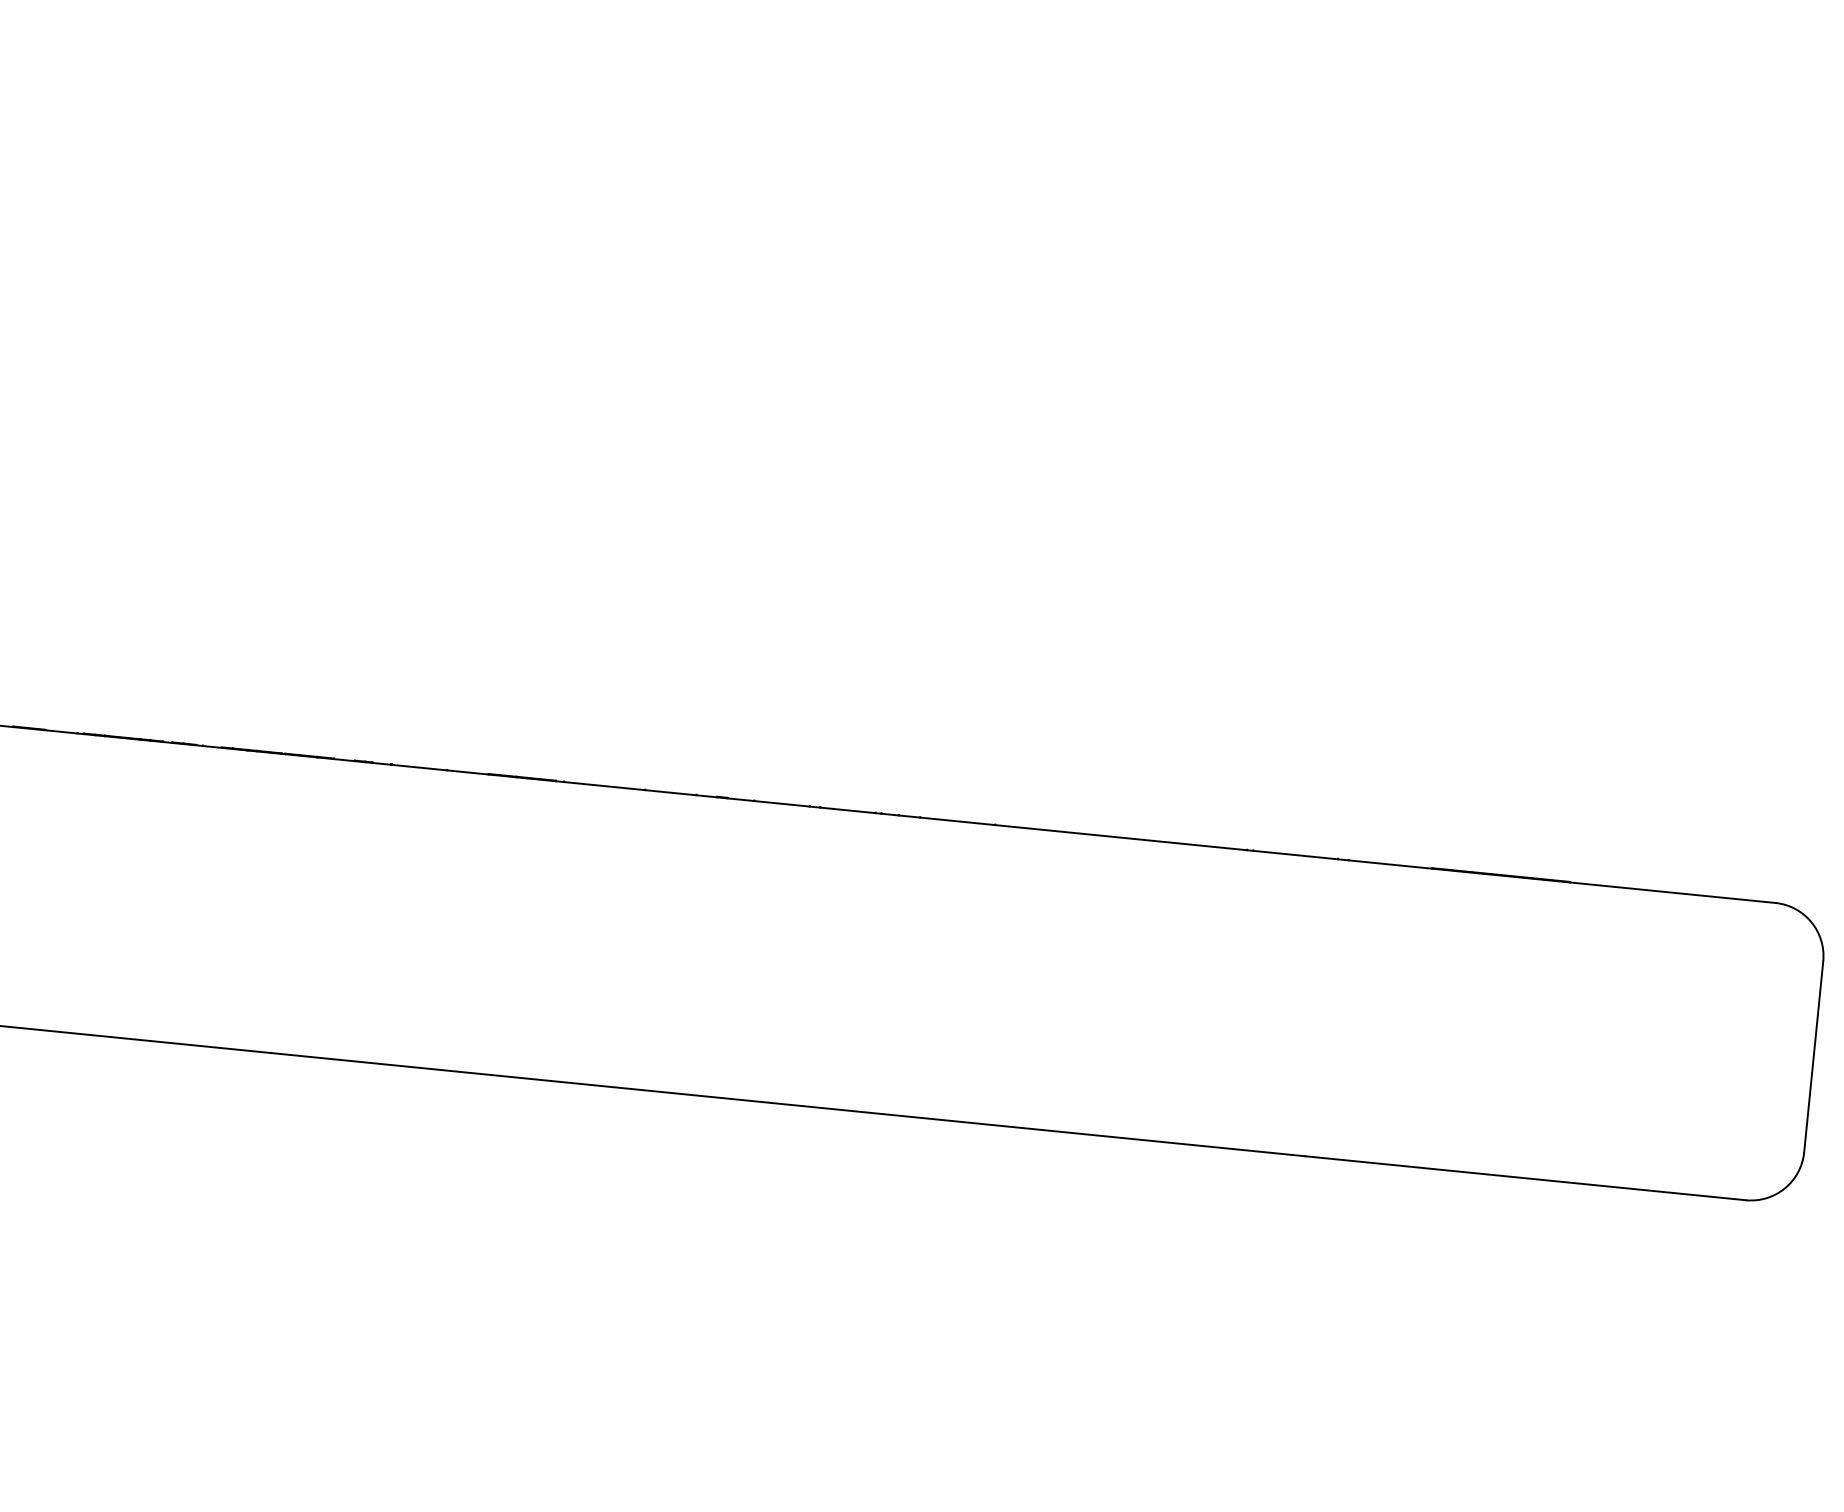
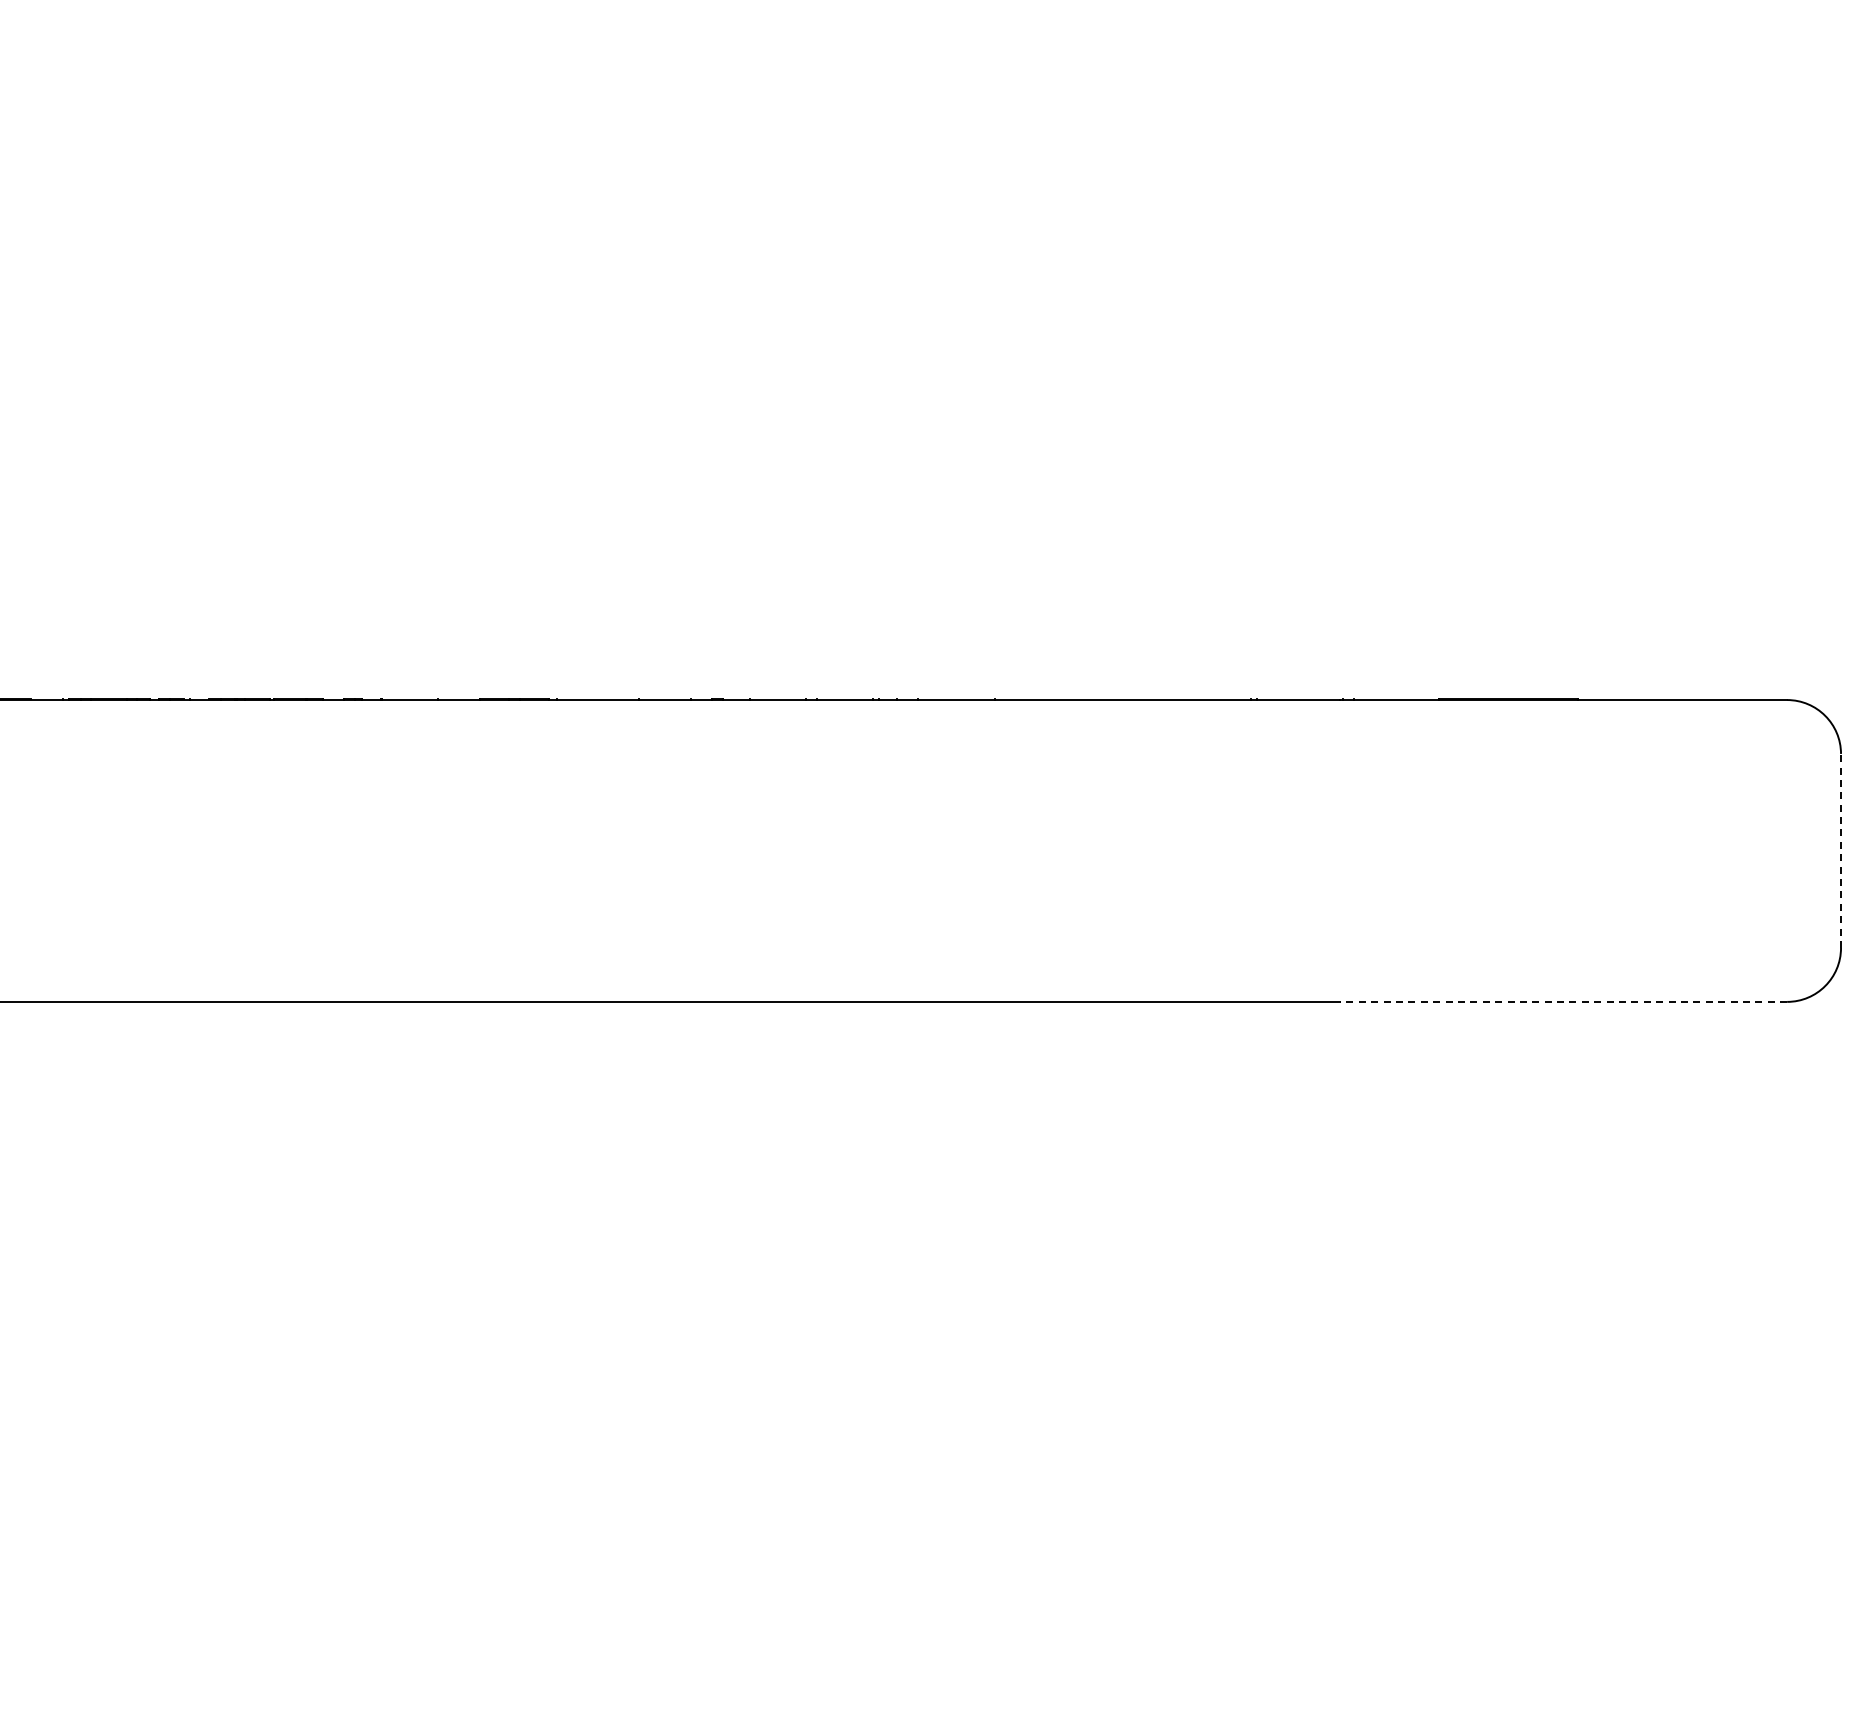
line: (1814, 1056) -> (1841, 850), solid -> dashed
line: (1525, 1177) -> (1563, 1001), solid -> dashed

